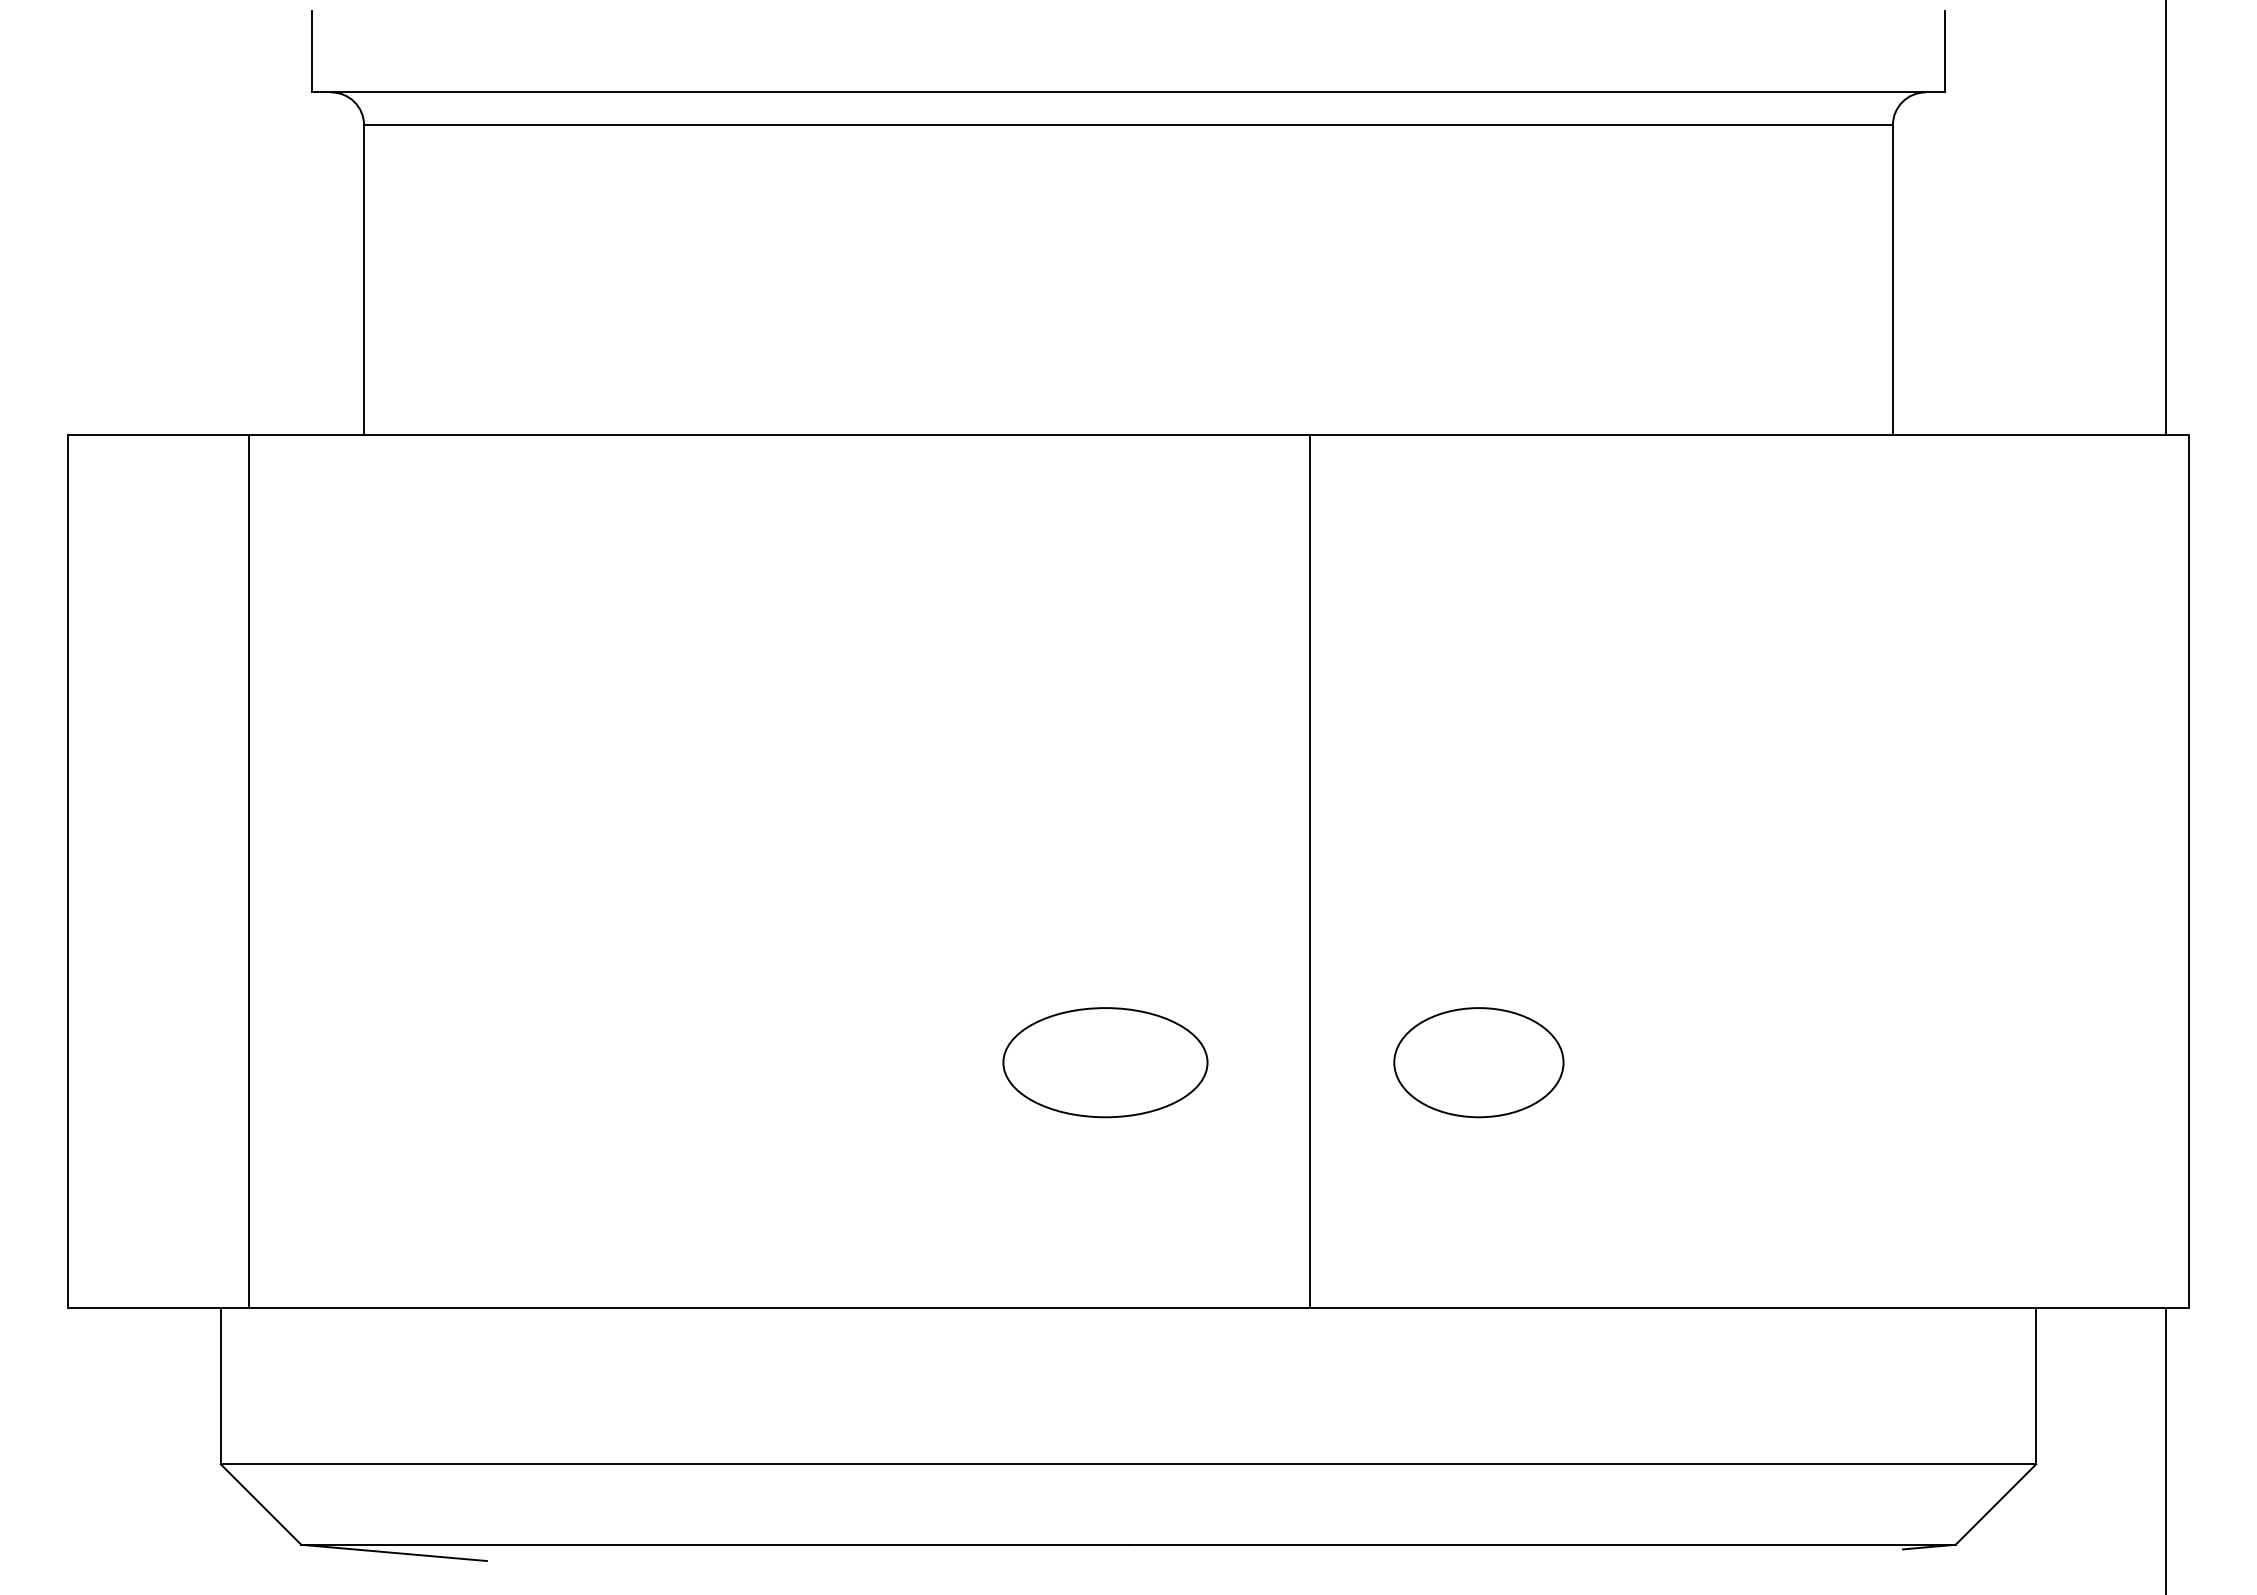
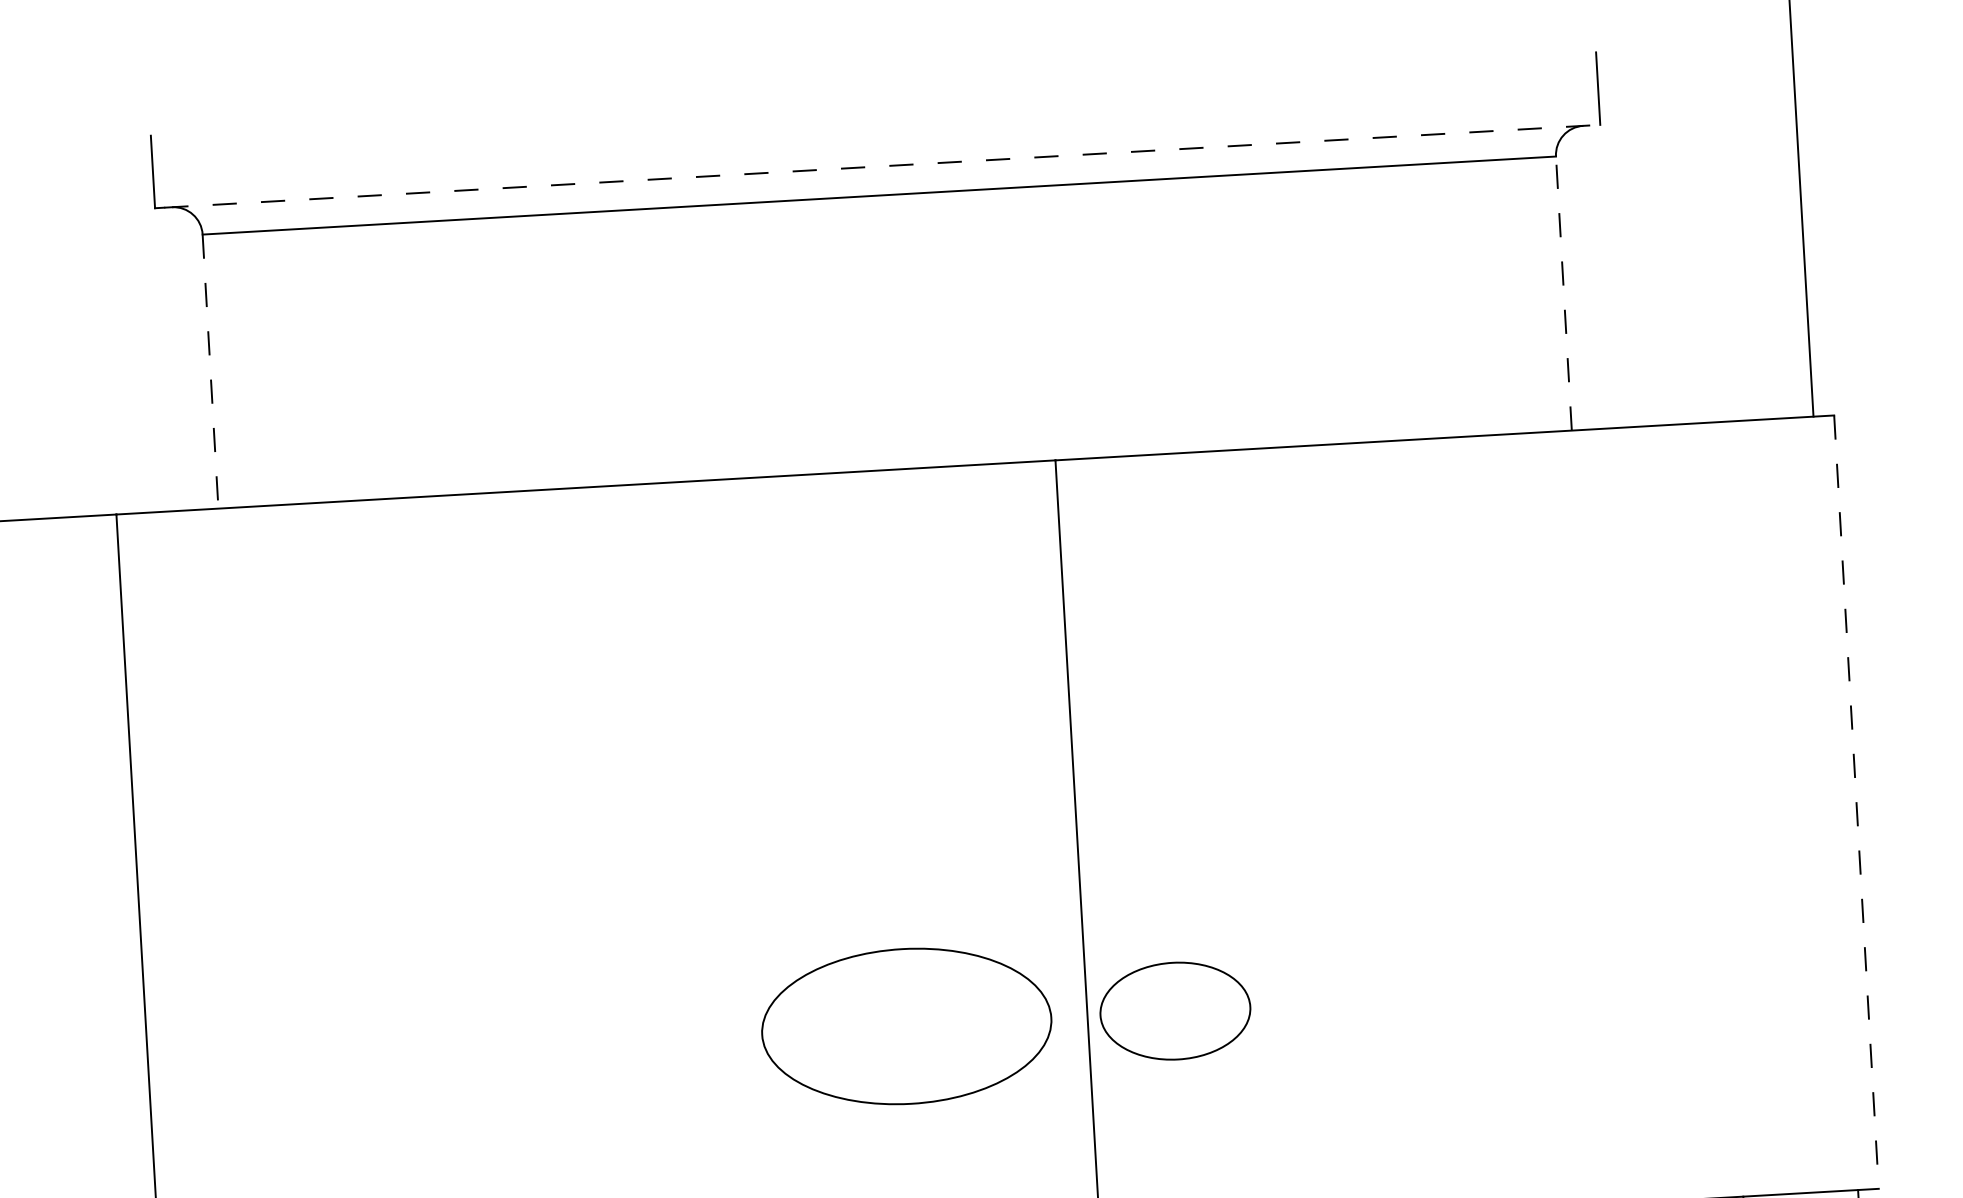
line: (1134, 92) -> (882, 166), solid -> dashed
line: (364, 279) -> (210, 371), solid -> dashed
line: (1892, 279) -> (1563, 293), solid -> dashed
line: (2189, 871) -> (1856, 802), solid -> dashed
part: (1105, 1062) -> (906, 1026), size x1.6
part: (1478, 1062) -> (1175, 1011), moved

